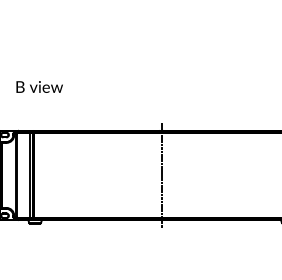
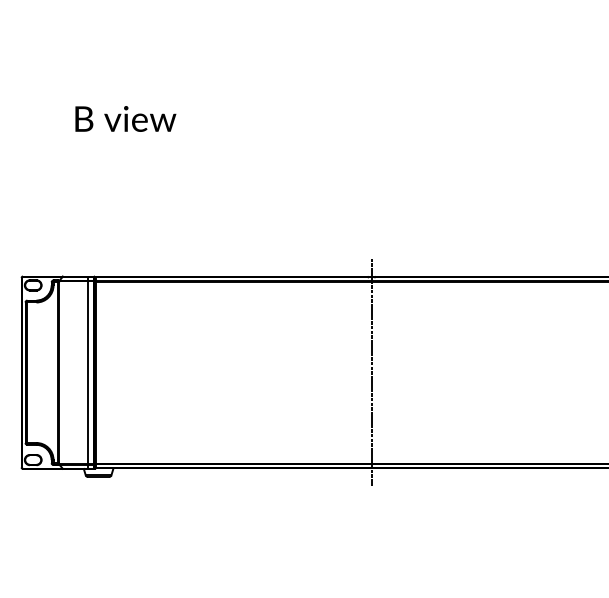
text: (39, 86) -> (125, 117), moved

